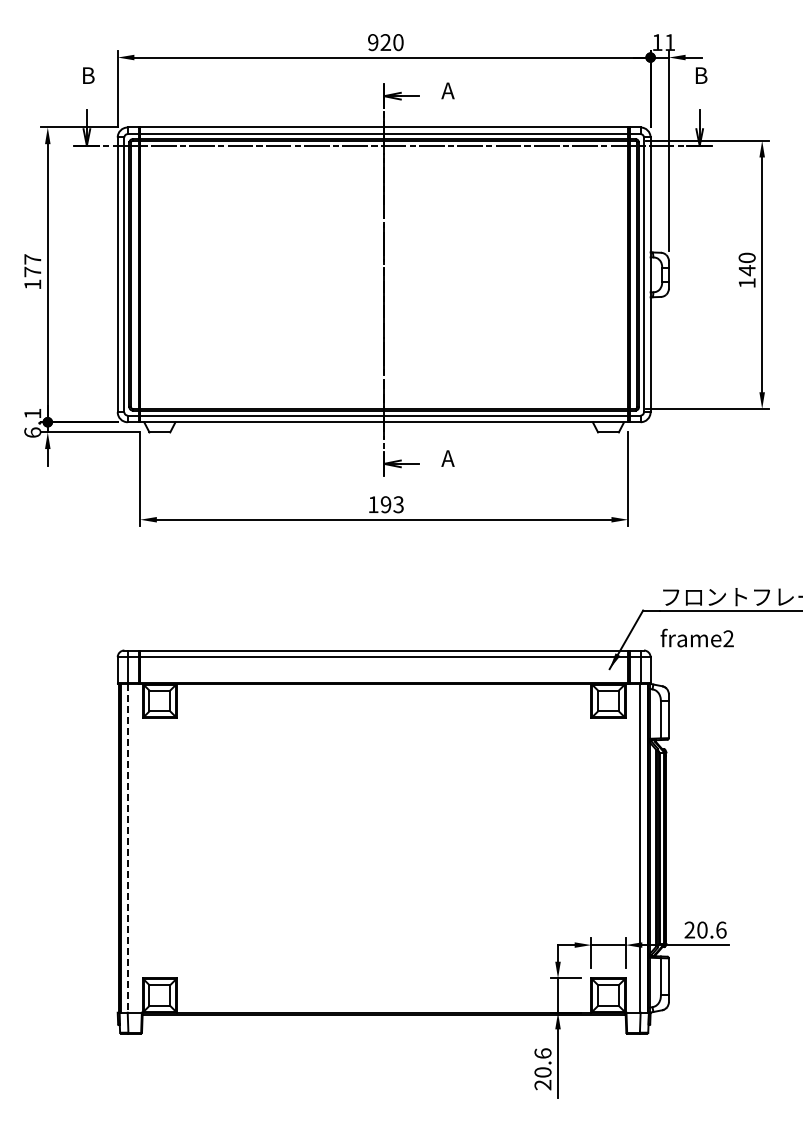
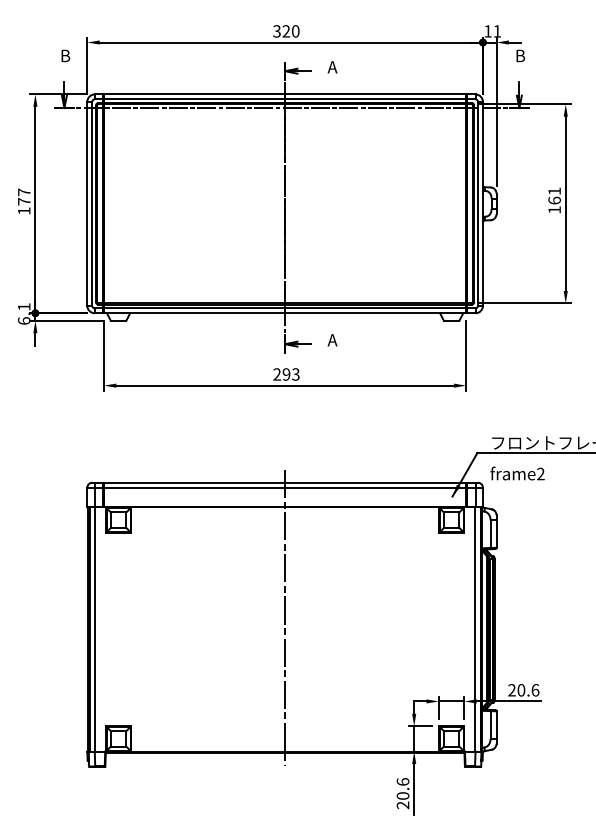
text: (372, 42) -> (276, 31), 920 -> 320
text: (746, 264) -> (554, 196), 140 -> 161
text: (373, 504) -> (277, 374), 193 -> 293
line: (384, 832) -> (285, 617), added
line: (128, 848) -> (95, 629), dashed -> solid

